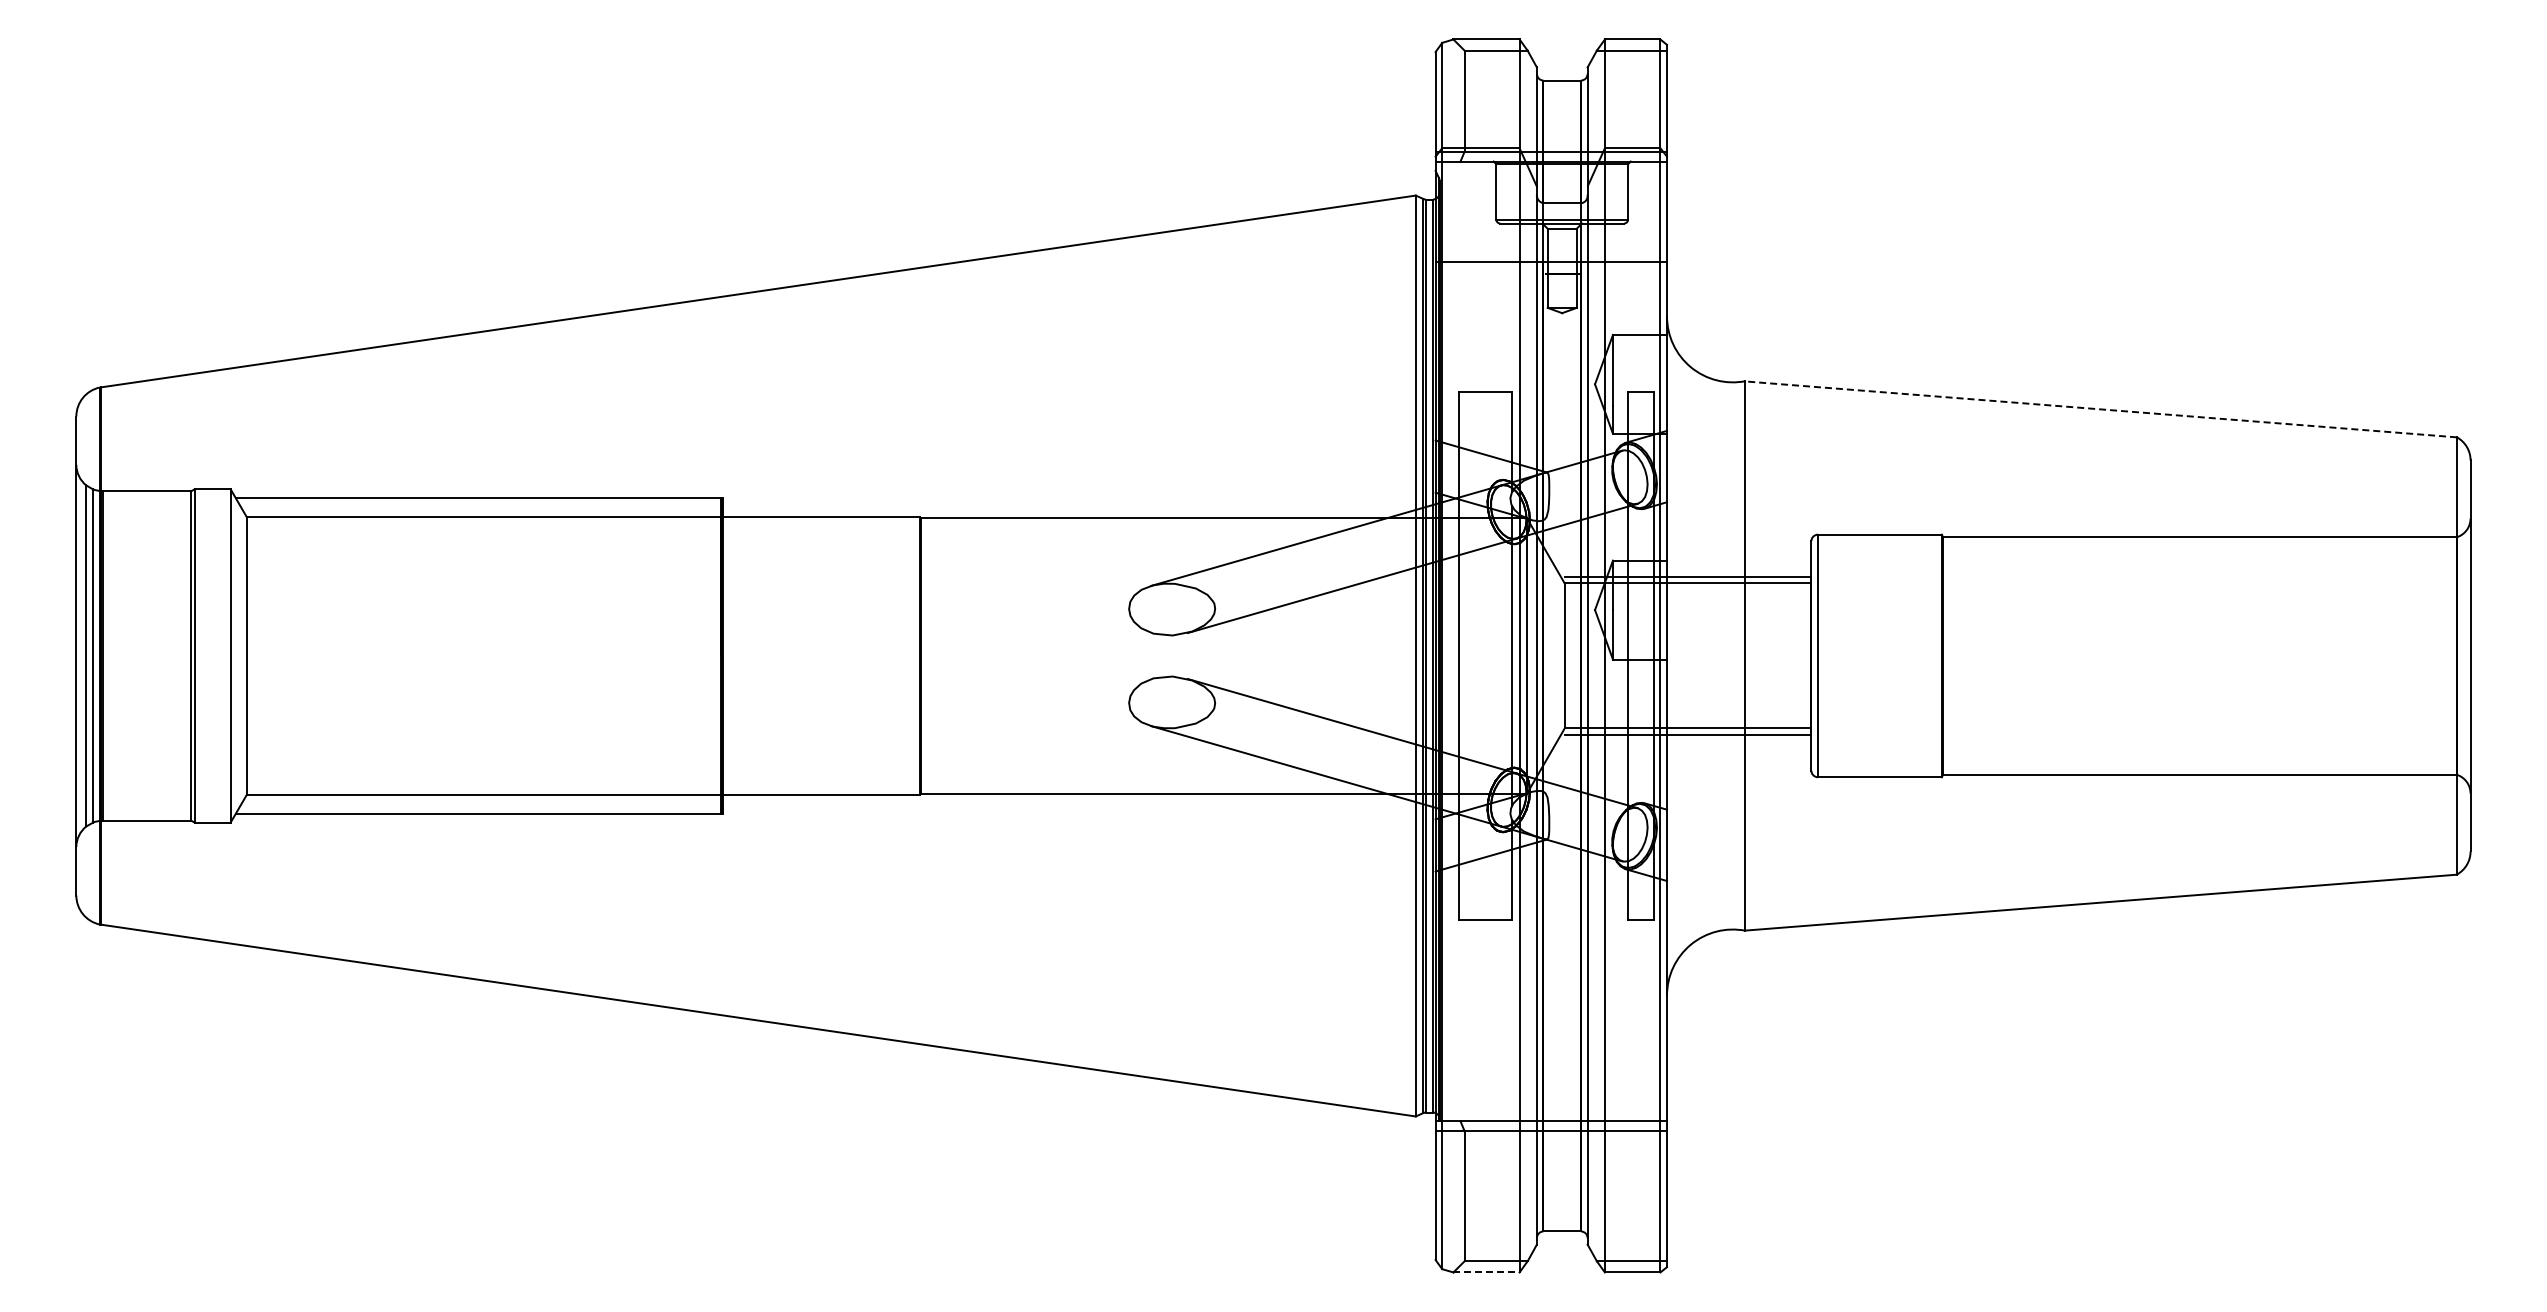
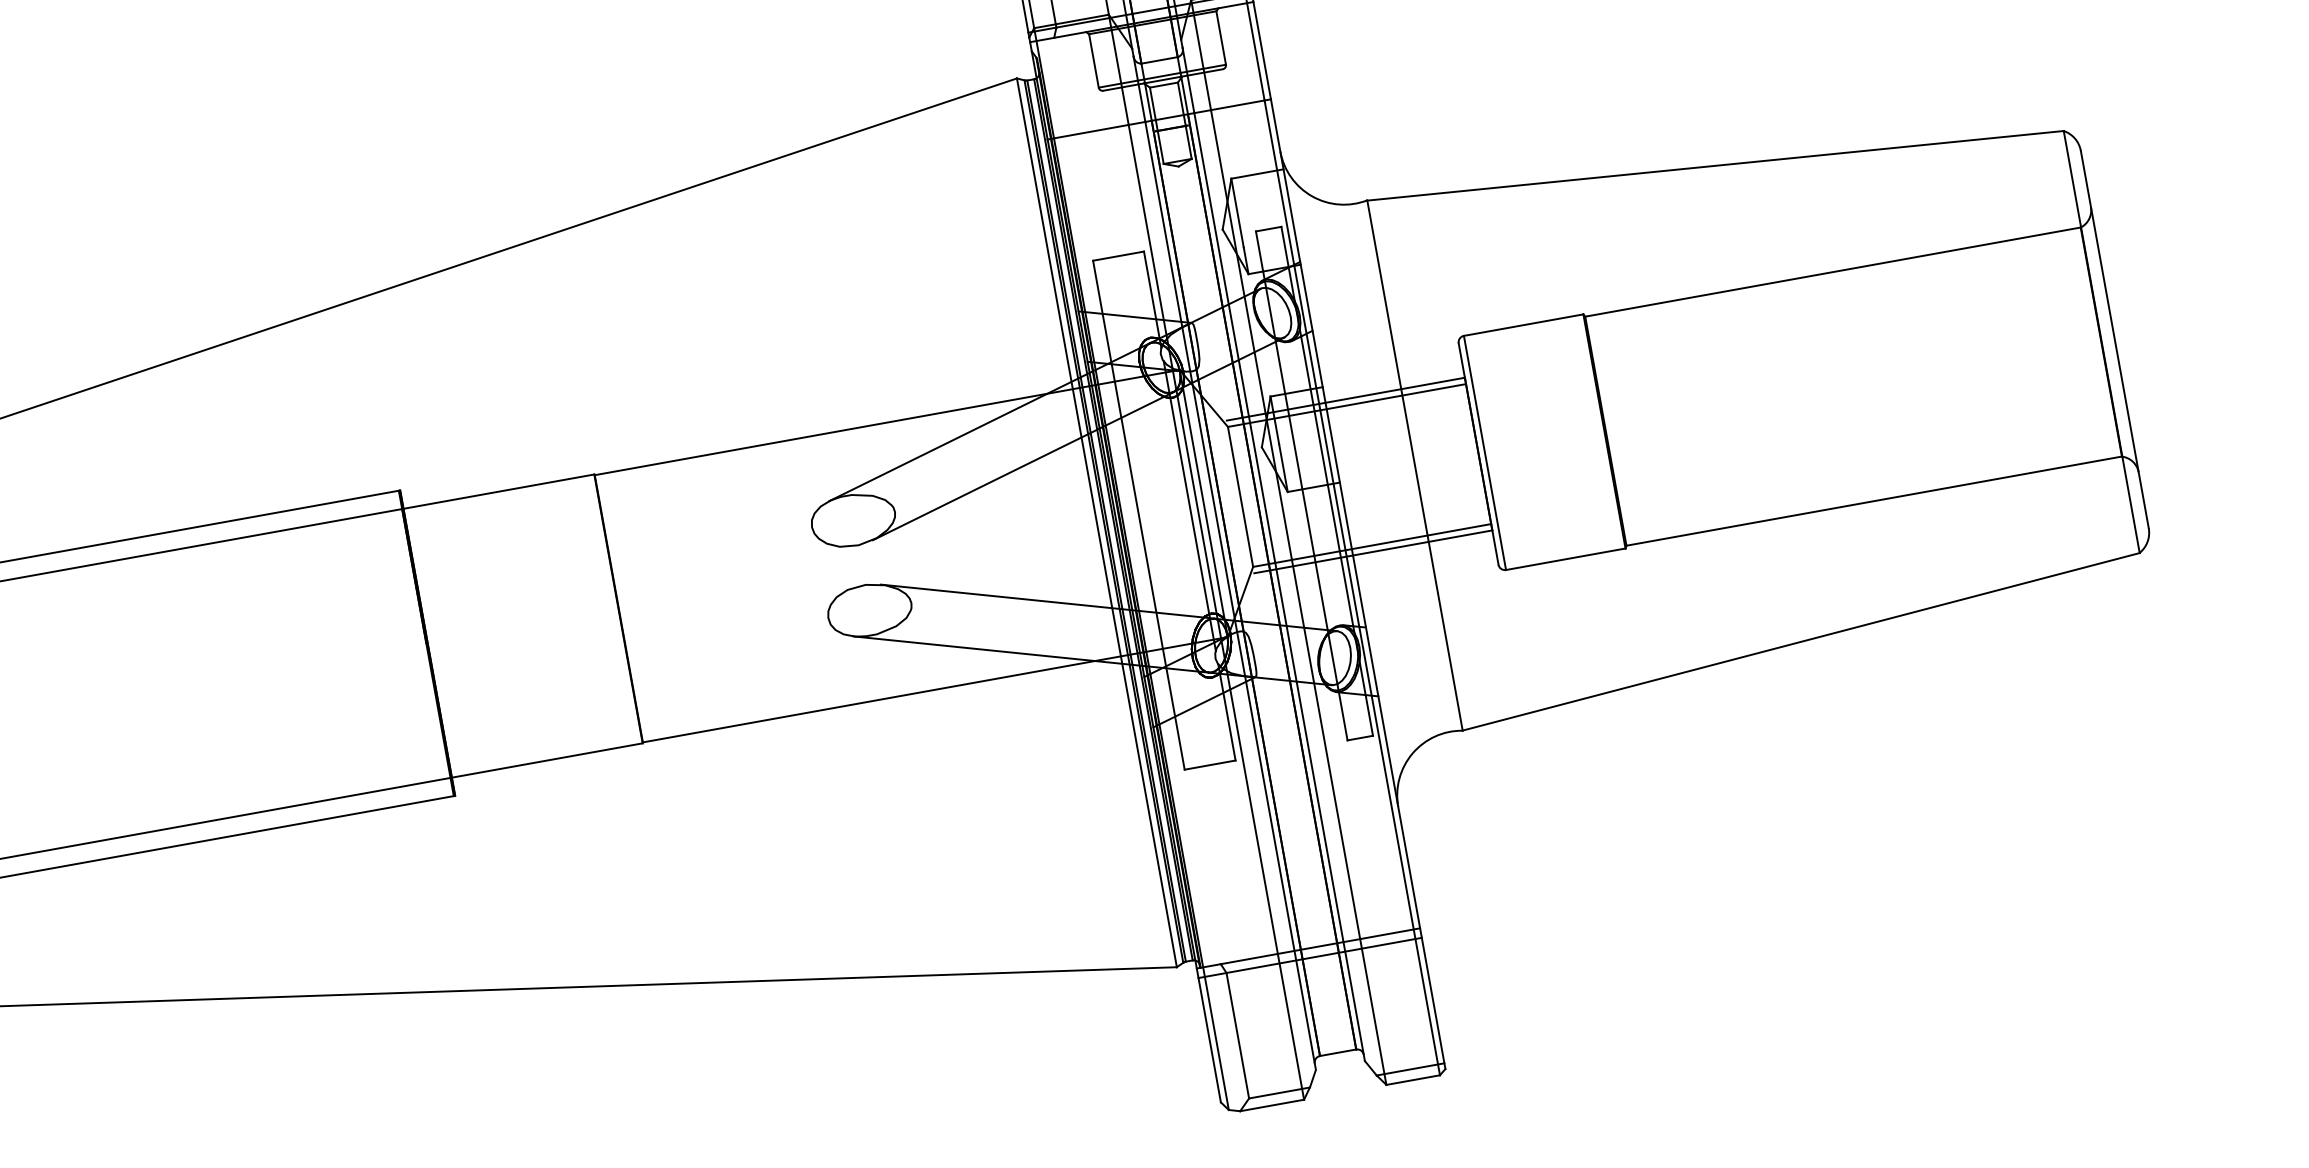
line: (2101, 409) -> (1715, 165), dashed -> solid
line: (1487, 1272) -> (1273, 1105), dashed -> solid

